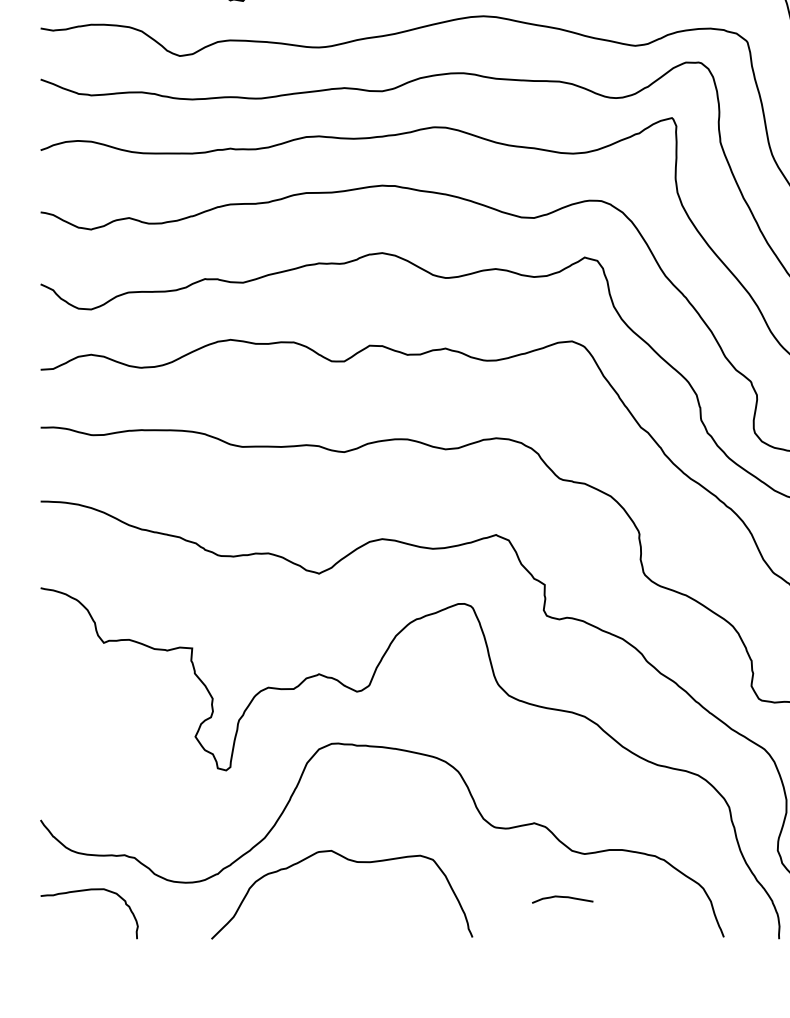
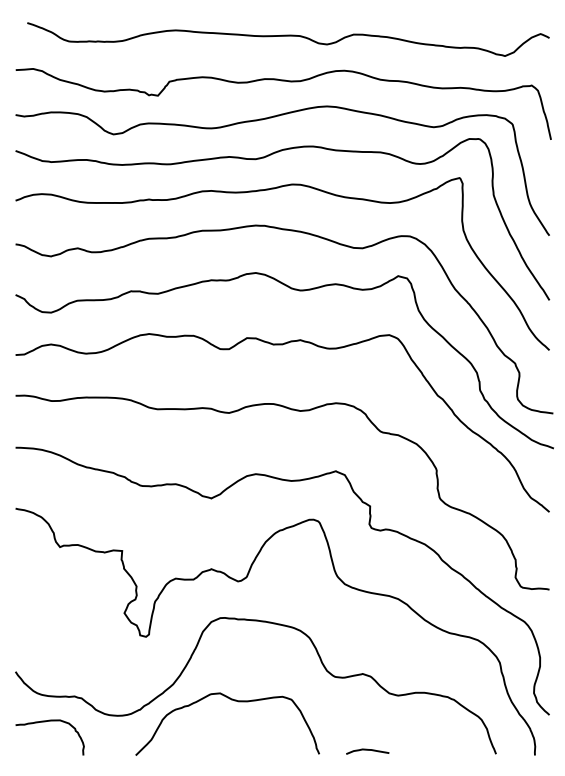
curve: (562, 897) -> (367, 750), moved

